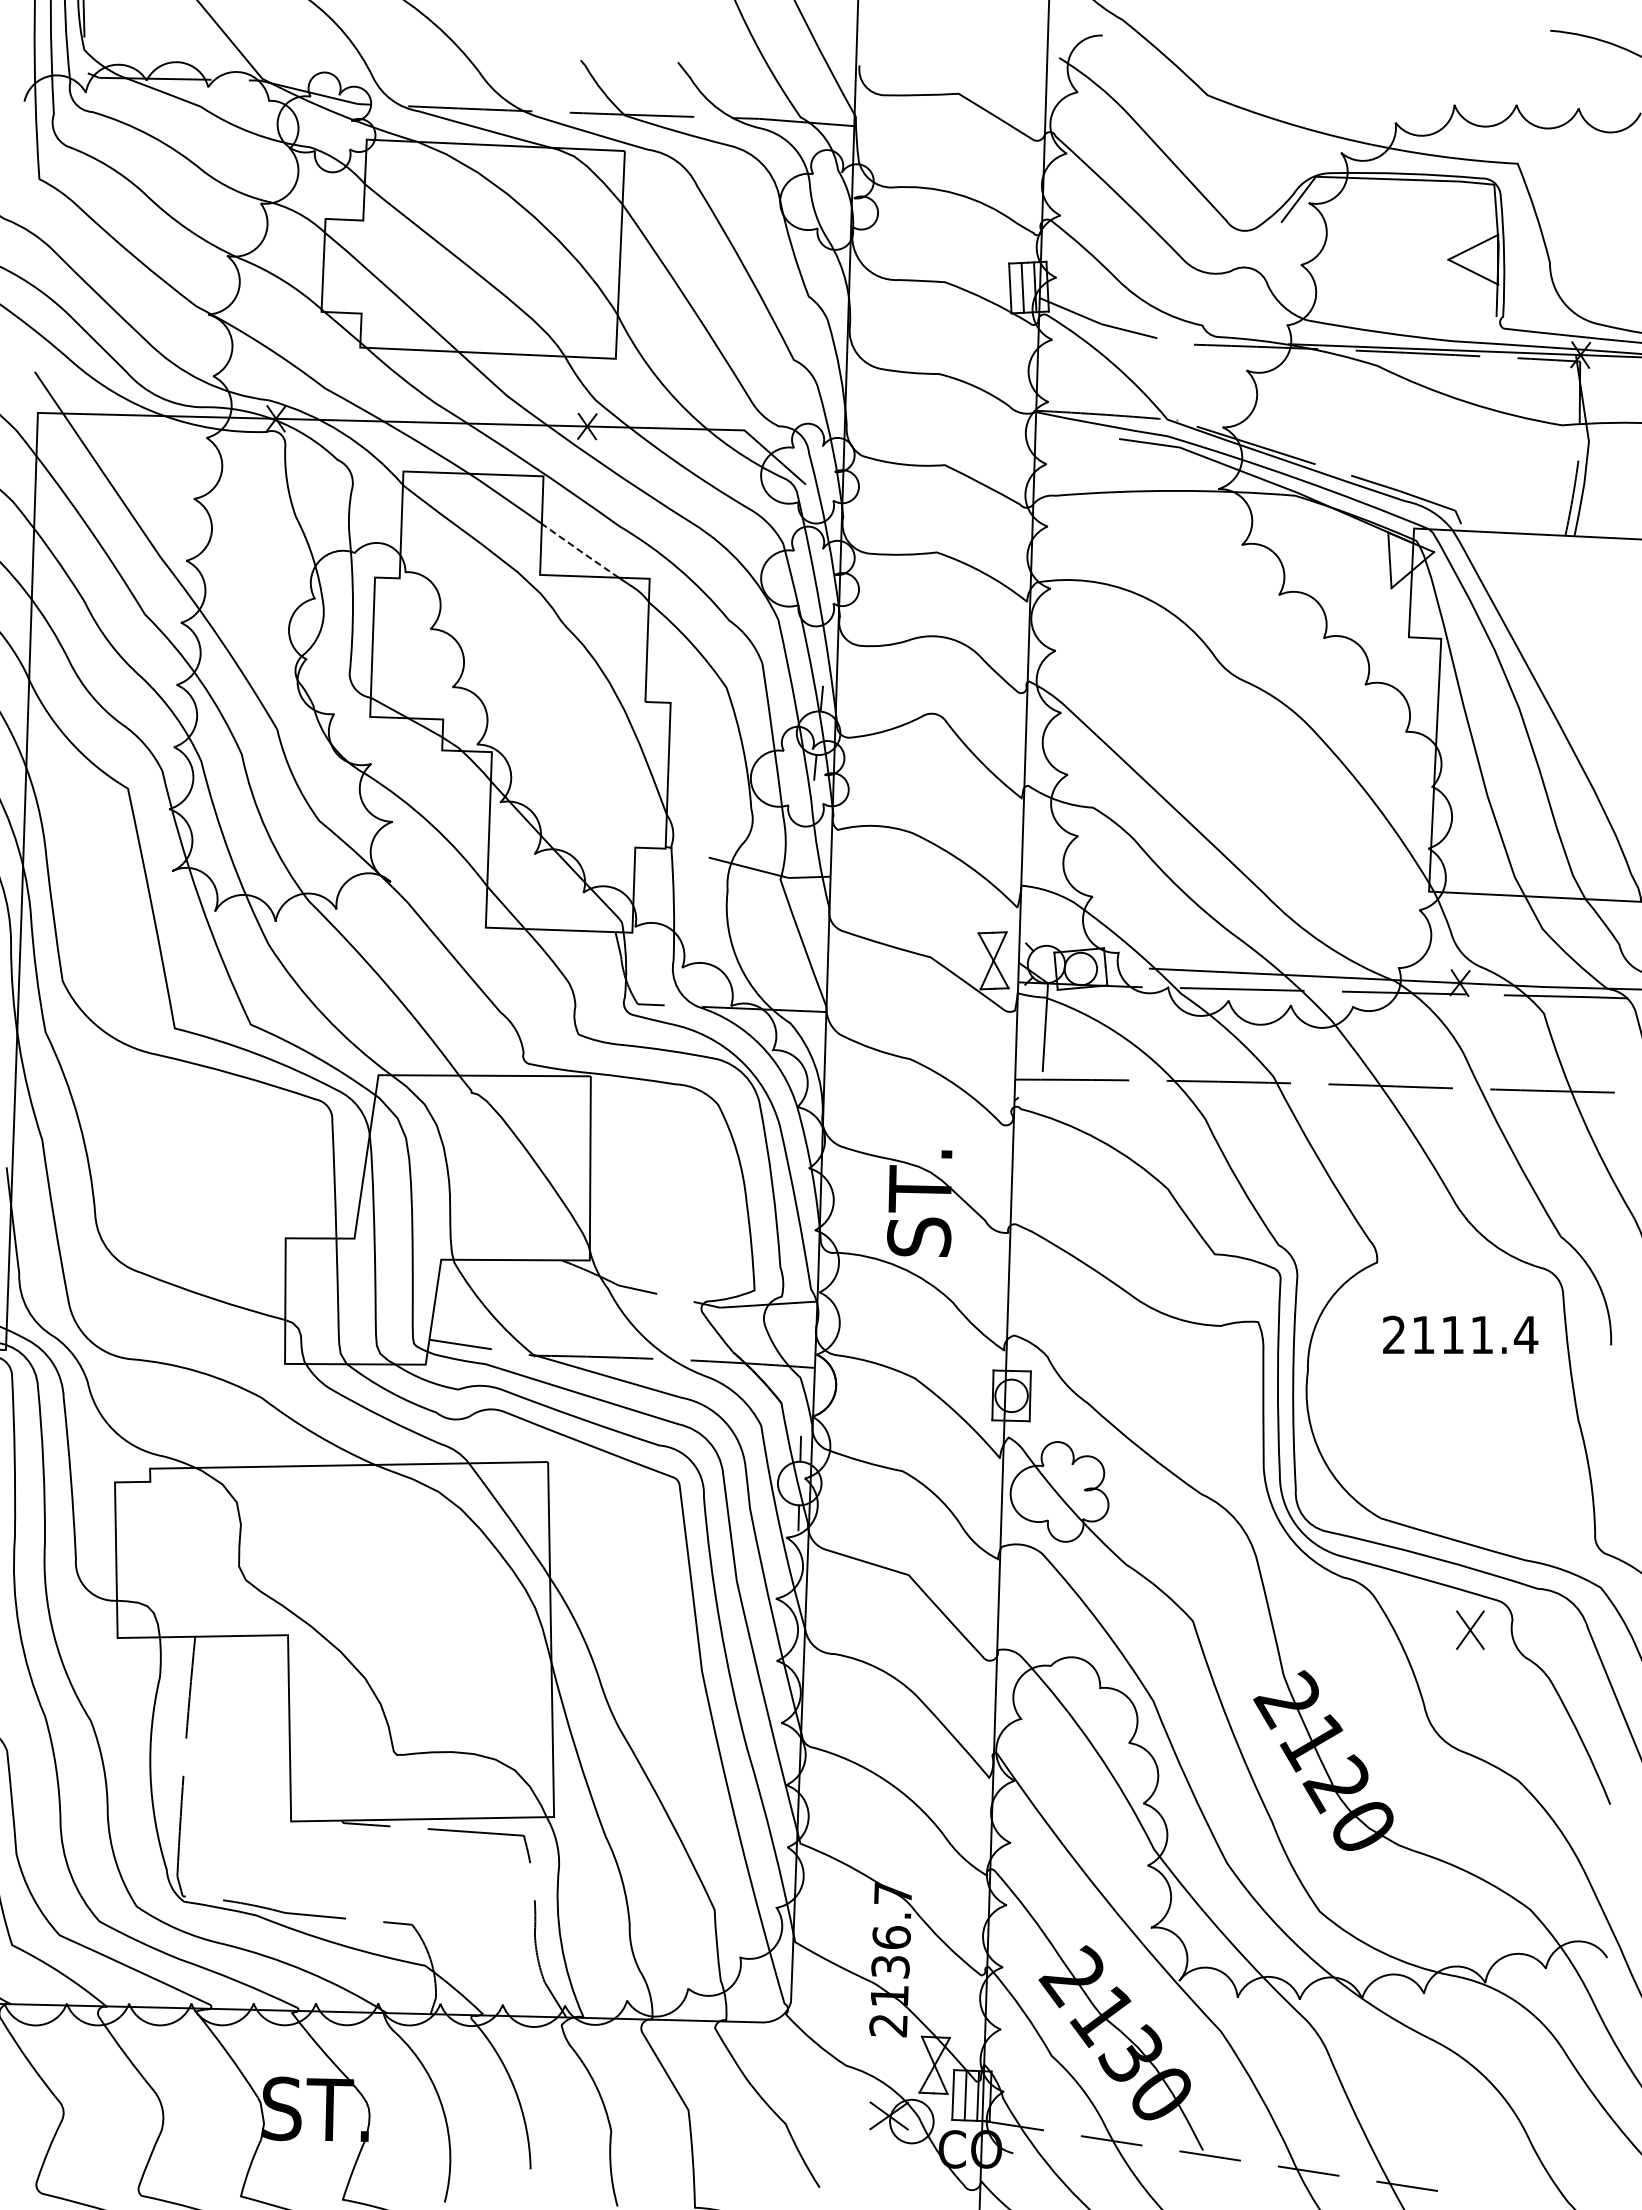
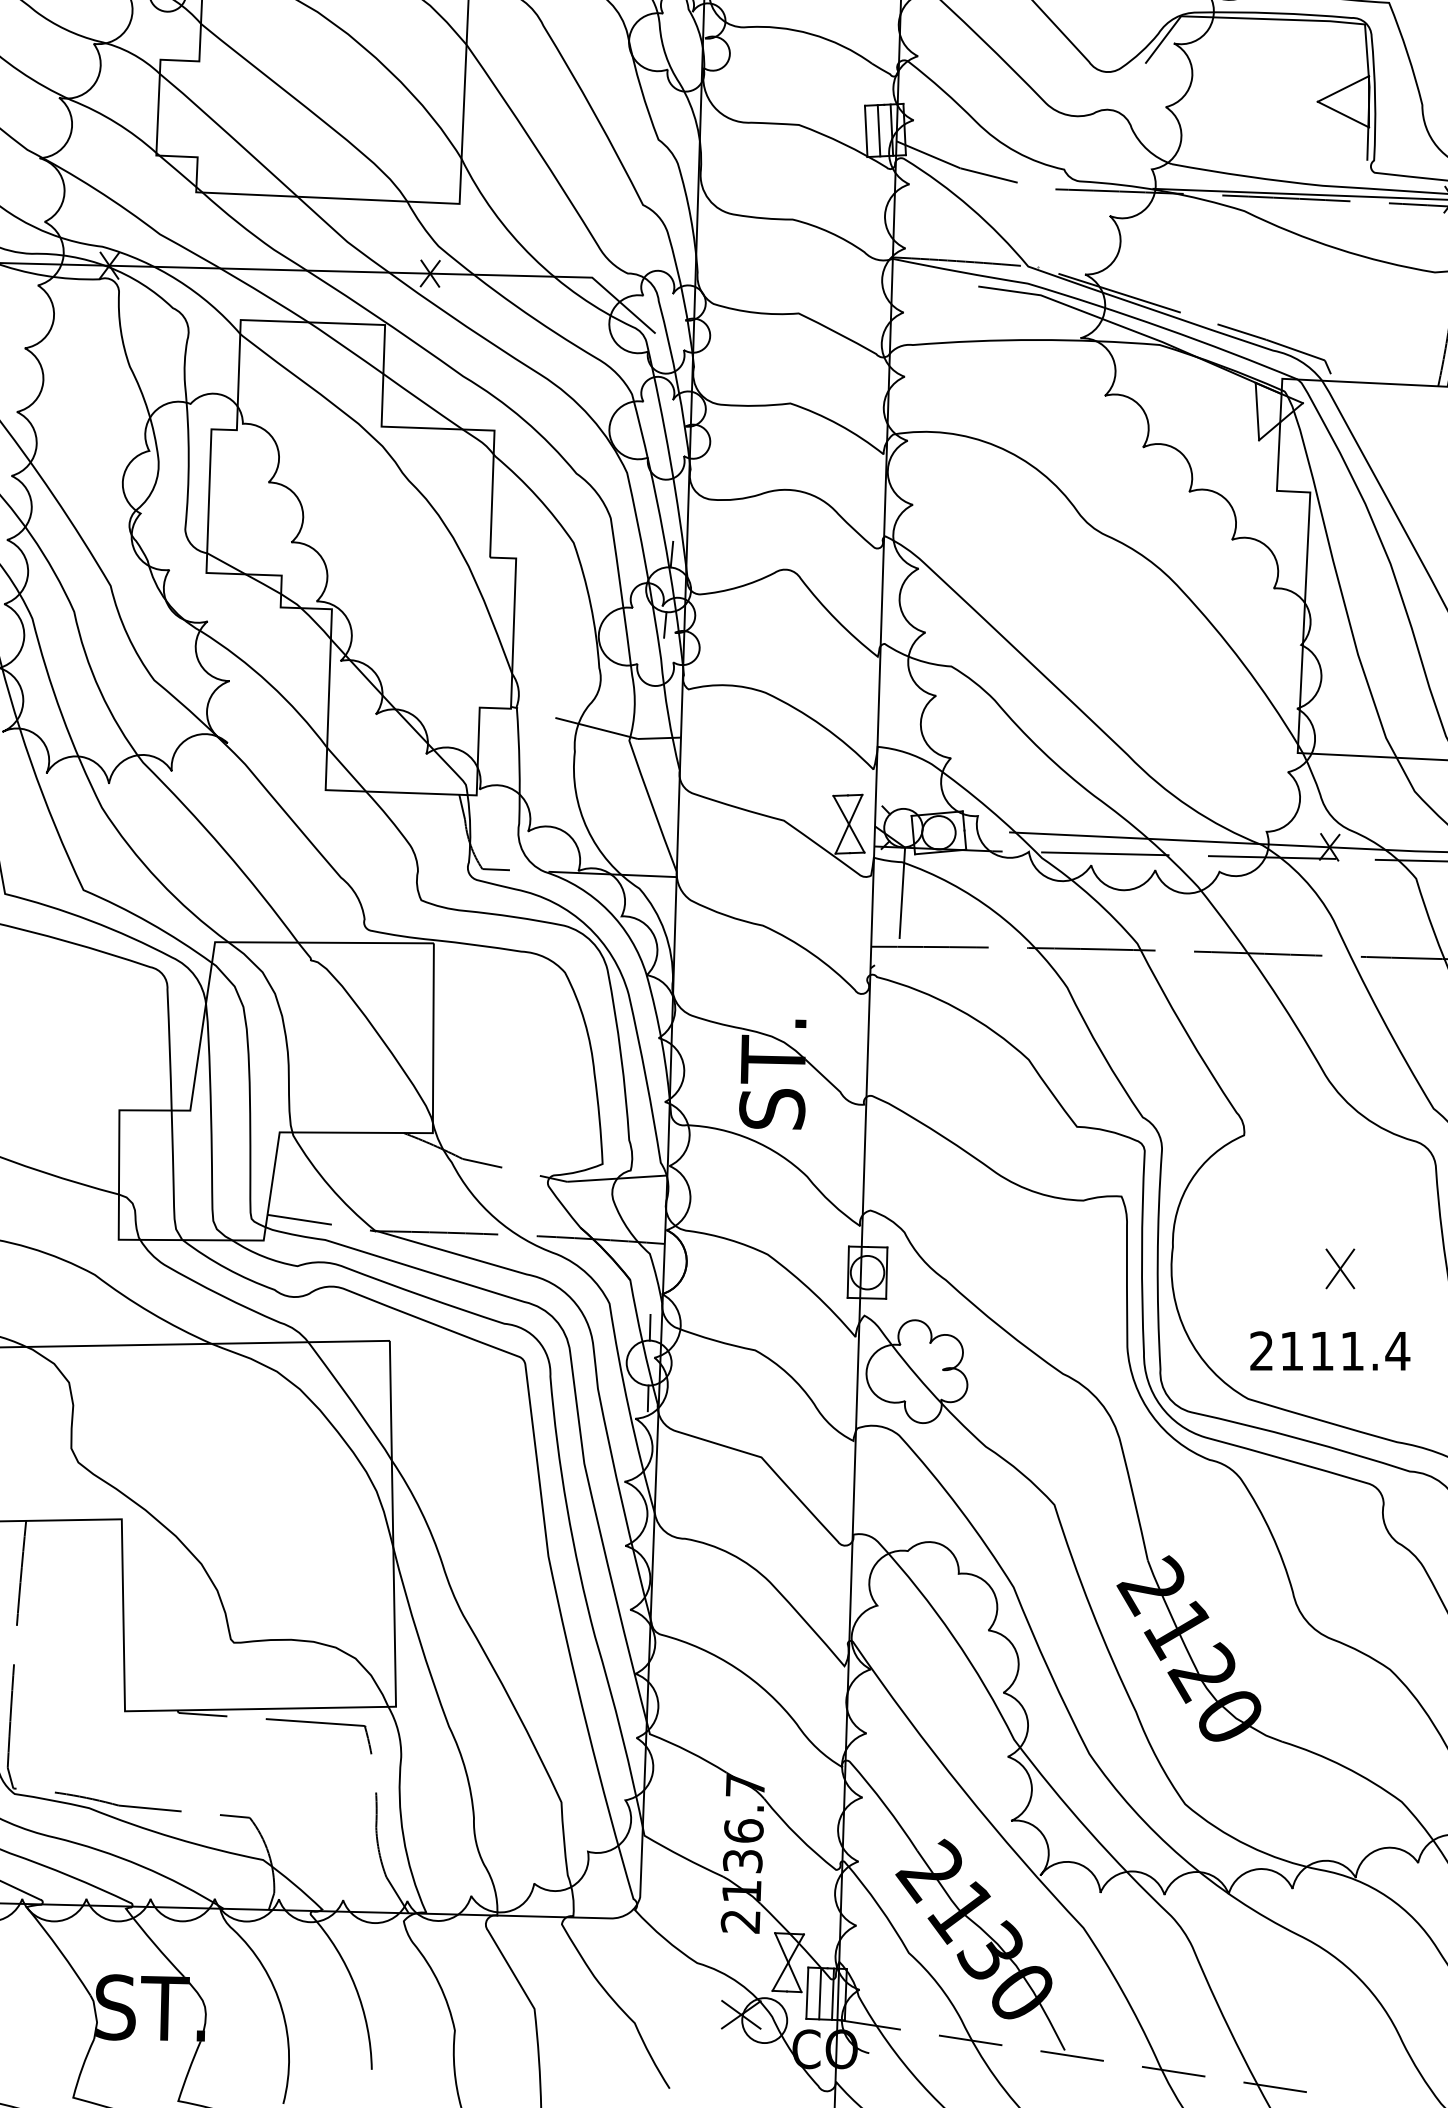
line: (580, 551) -> (423, 402), dashed -> solid
text: (1460, 1334) -> (1330, 1350), moved
part: (1470, 1629) -> (1340, 1268), moved

